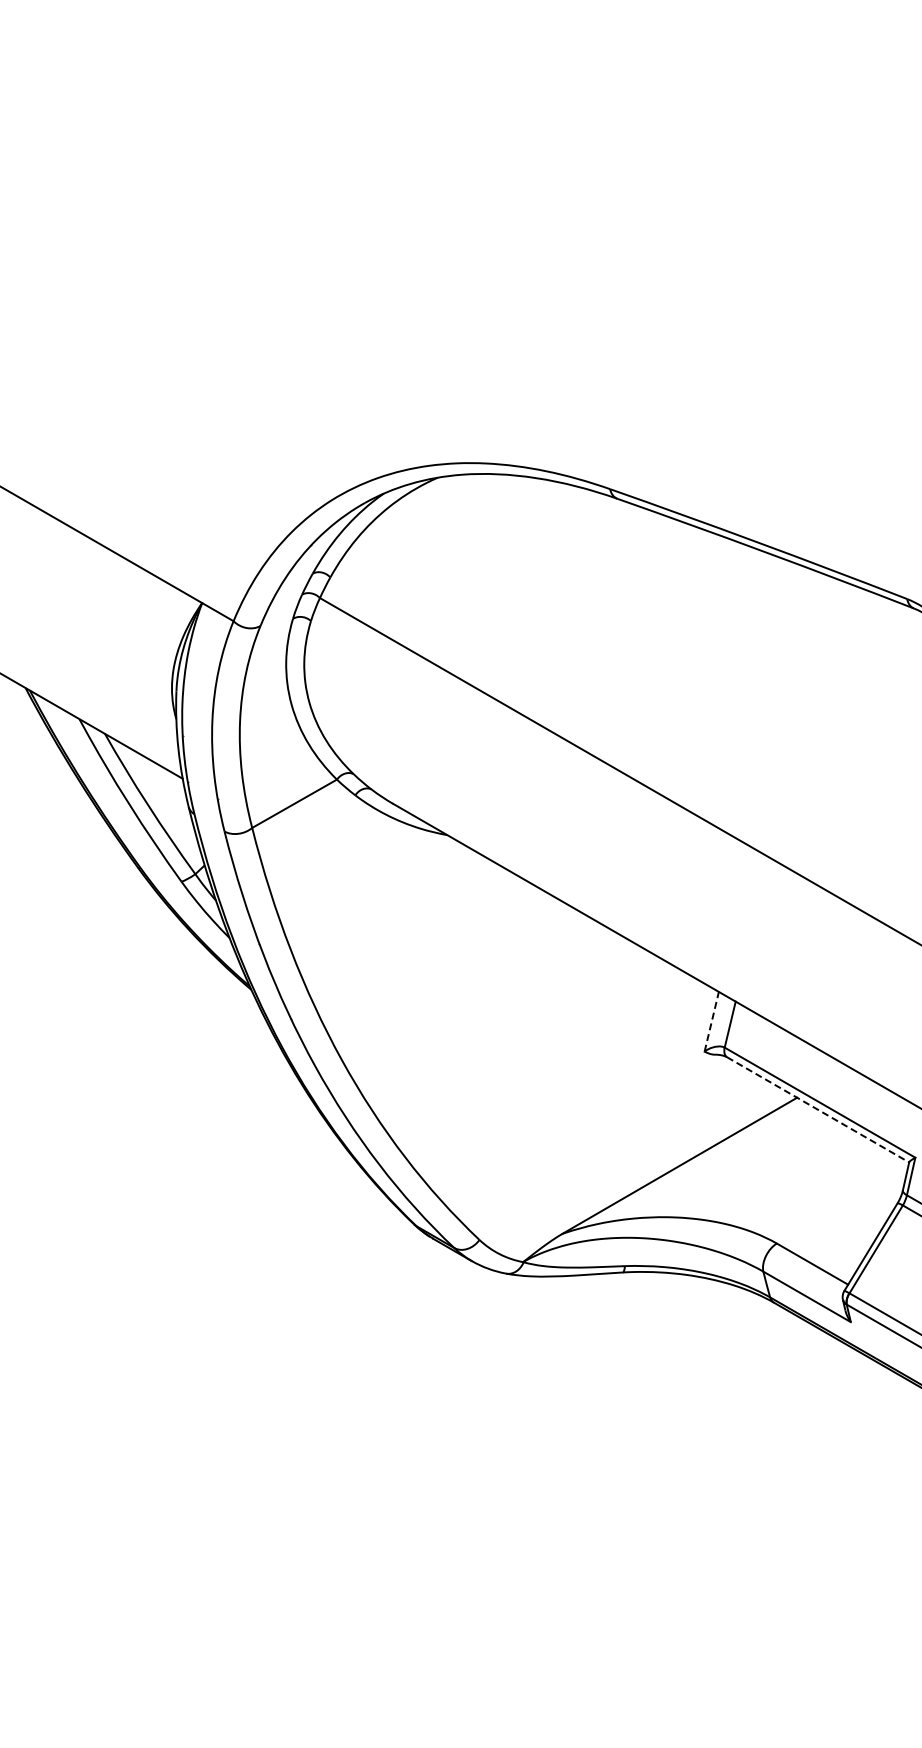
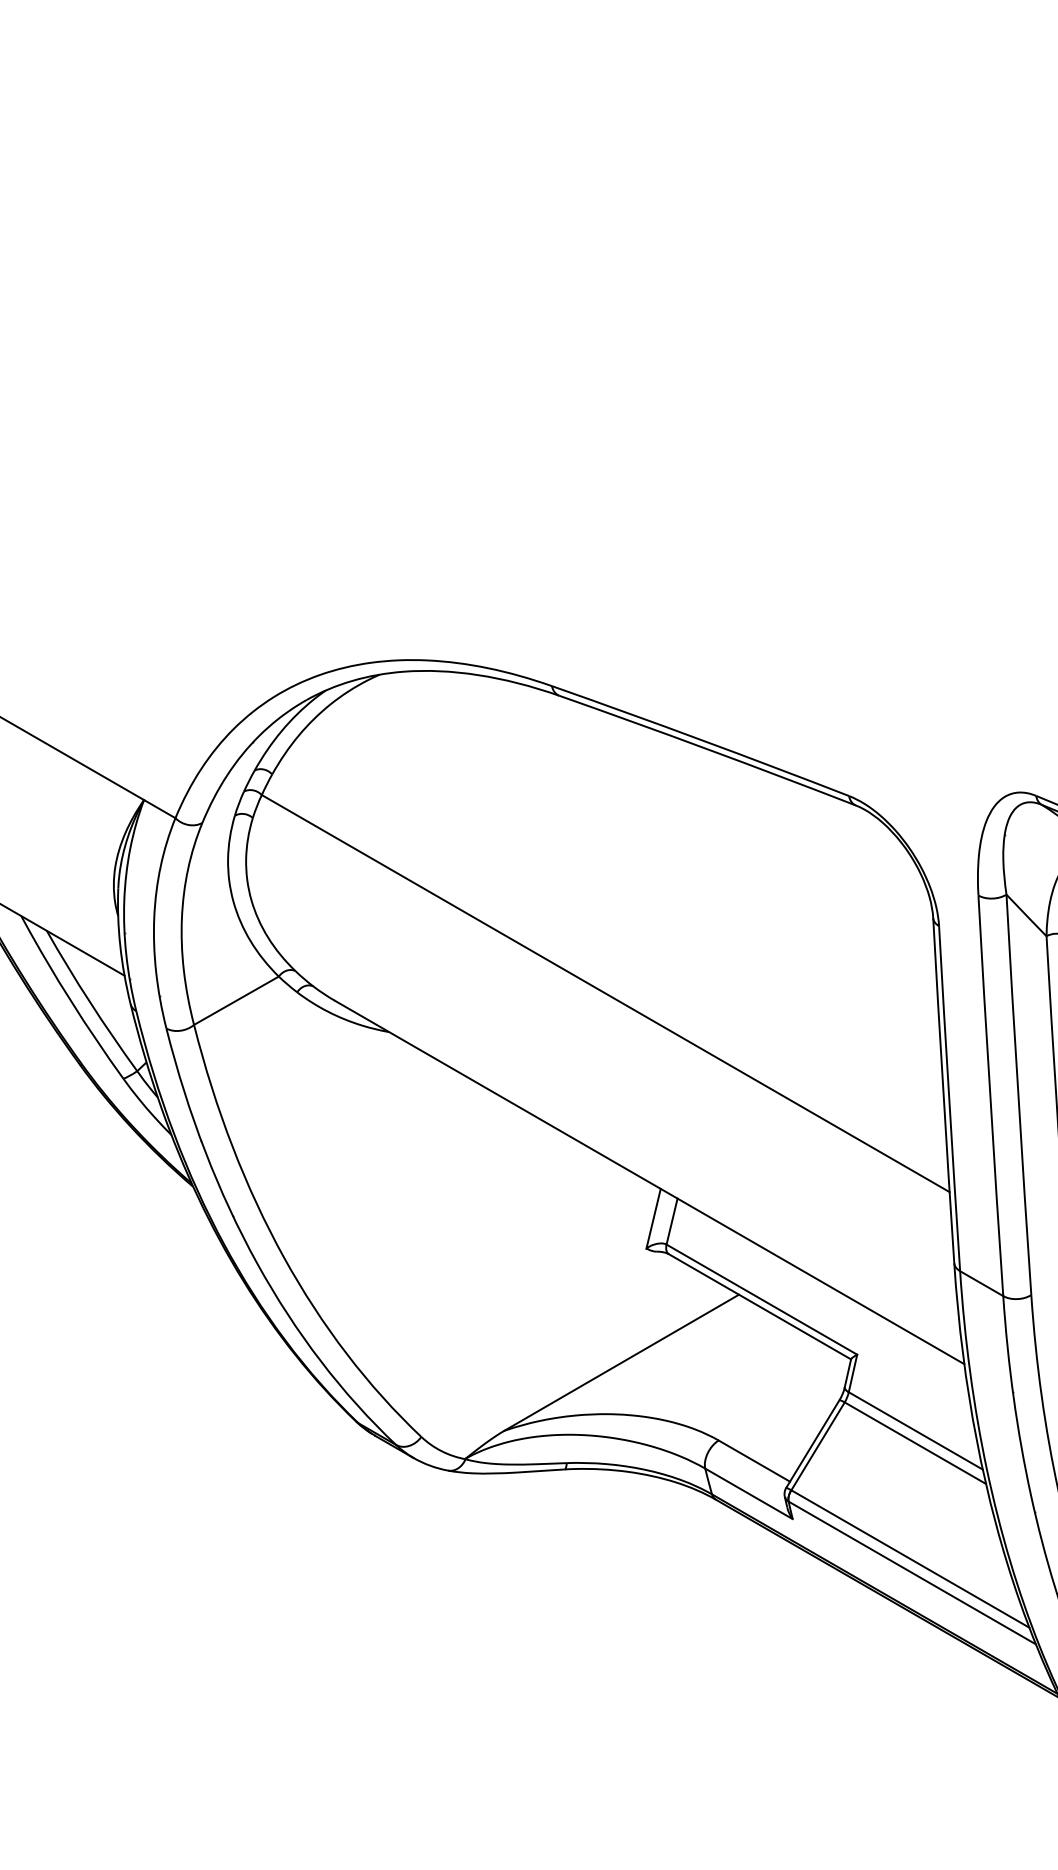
line: (711, 1021) -> (653, 1218), dashed -> solid
line: (818, 1110) -> (760, 1307), dashed -> solid

